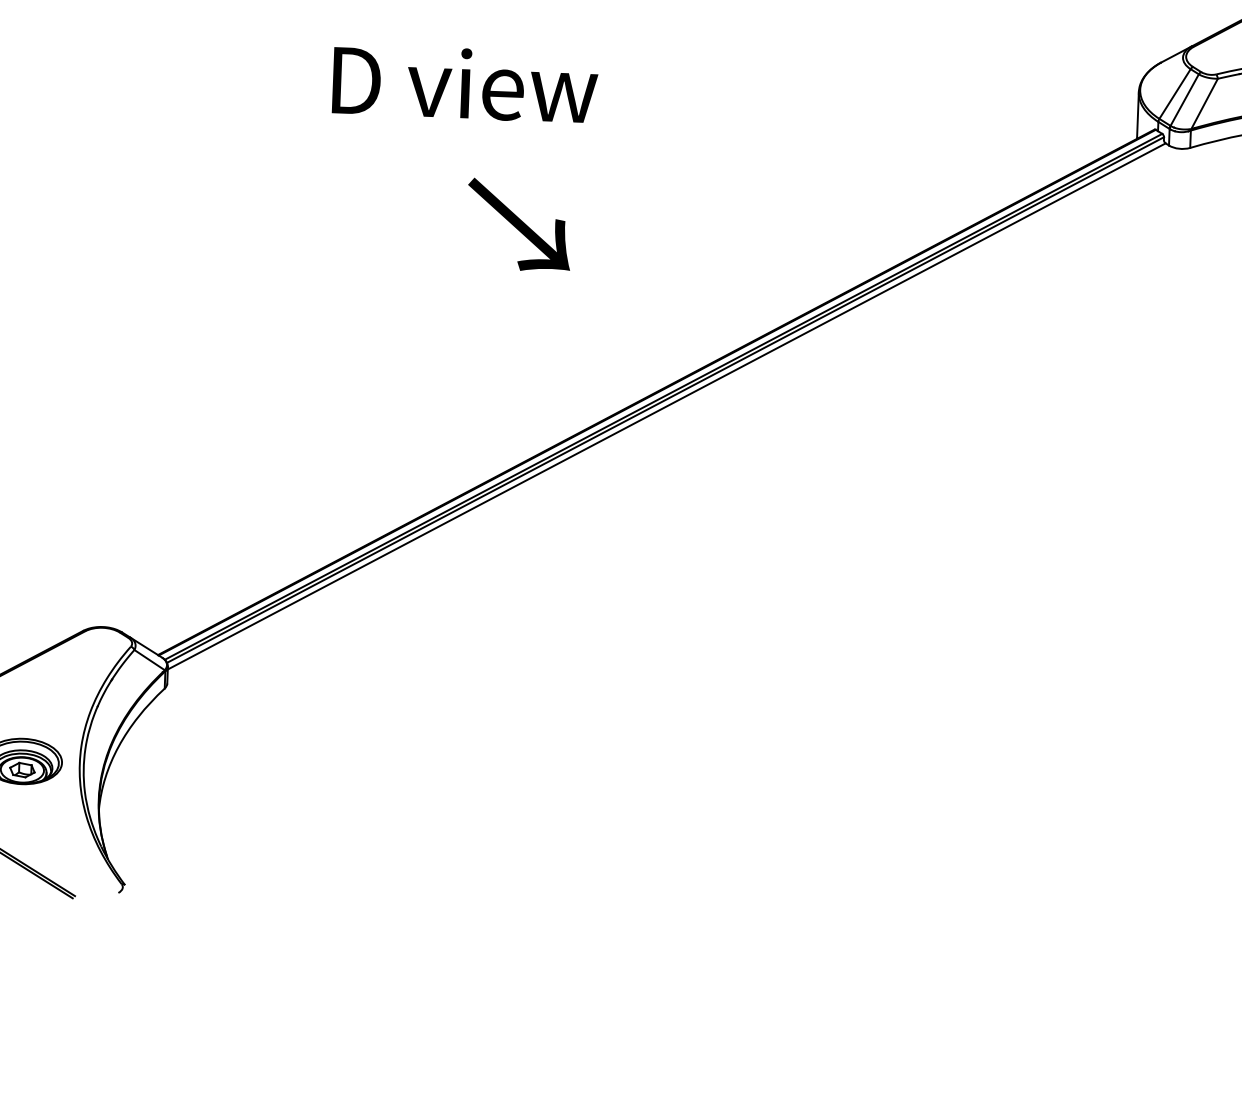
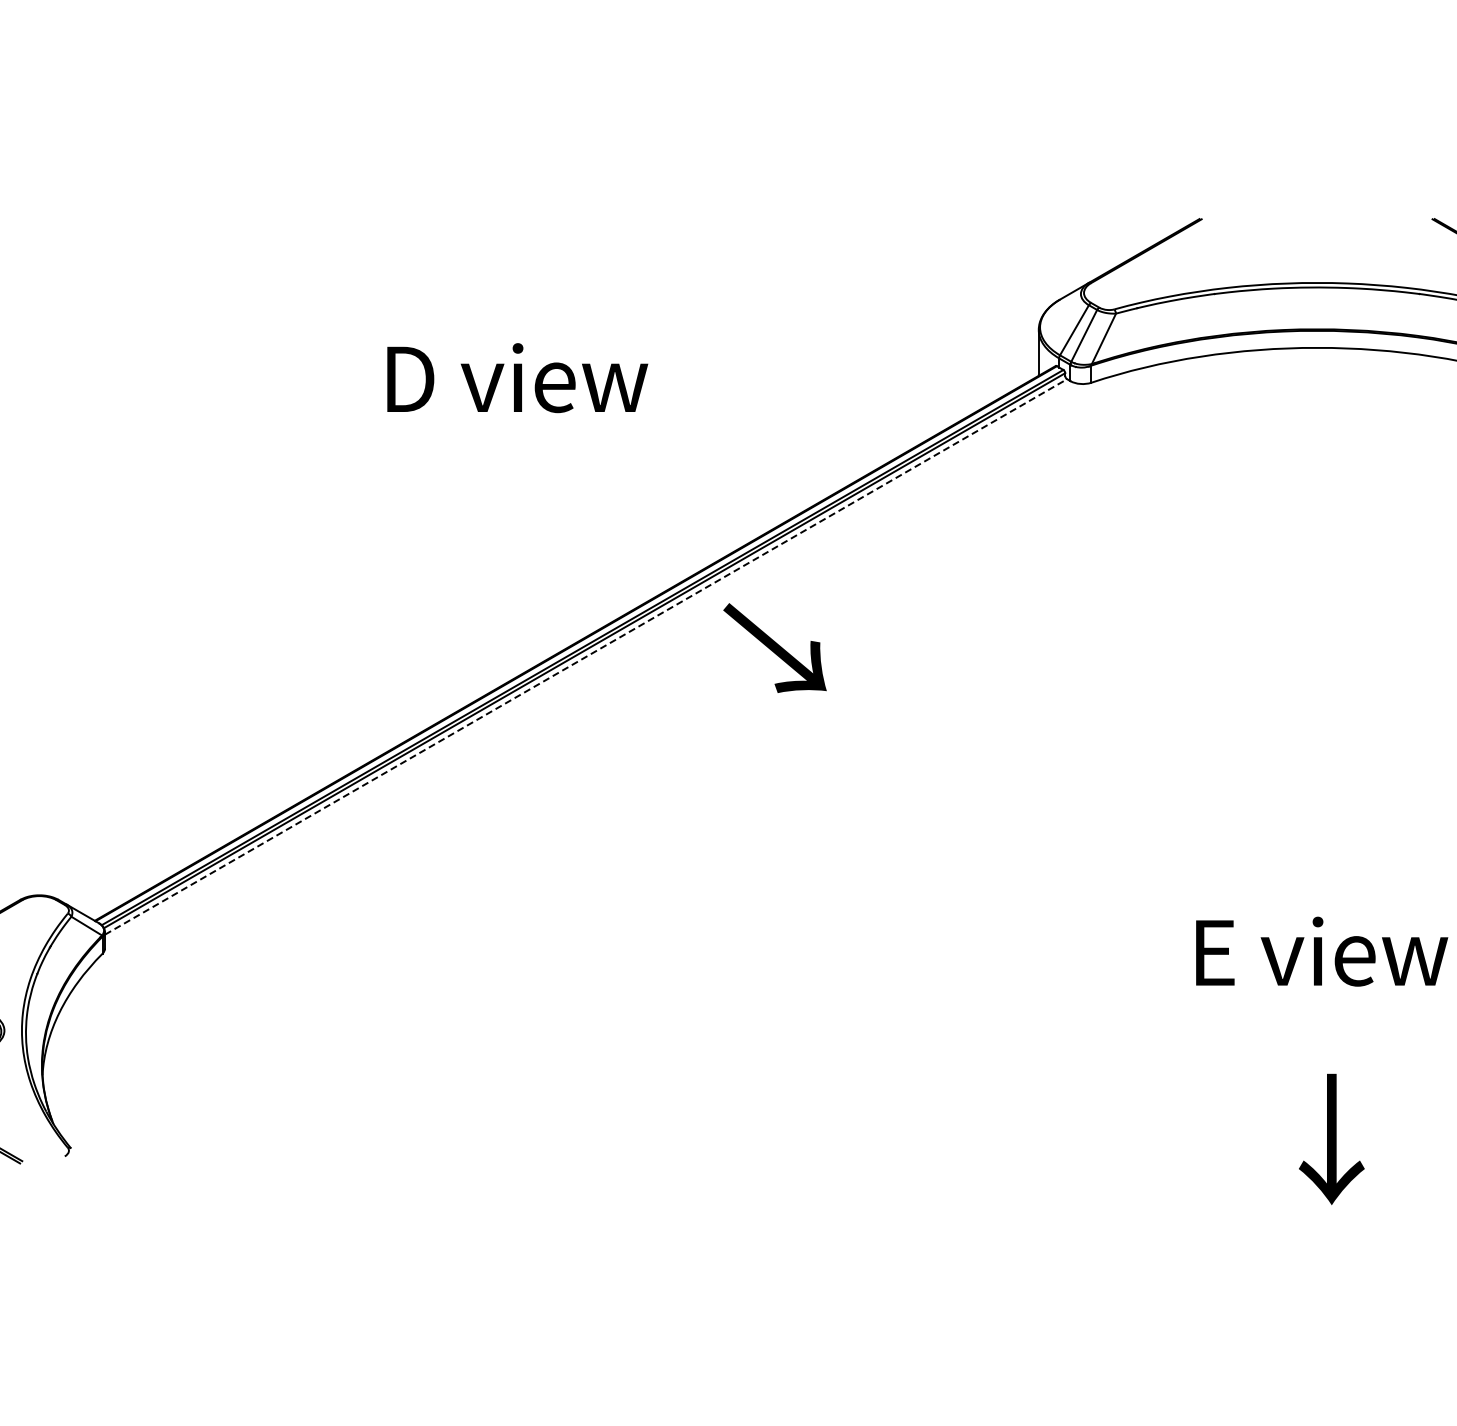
text: (465, 84) -> (517, 378), moved
text: (518, 224) -> (774, 647), moved
line: (667, 406) -> (586, 656), solid -> dashed

